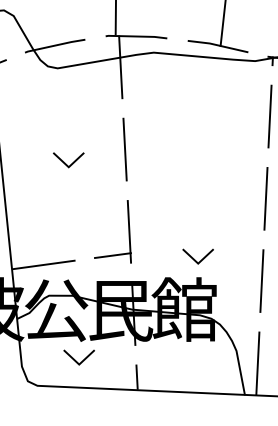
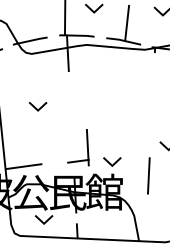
line: (270, 116) -> (153, 81), removed
line: (125, 149) -> (70, 100), removed
line: (266, 198) -> (151, 128), removed
part: (127, 229) -> (86, 146), moved
line: (257, 362) -> (146, 222), removed

